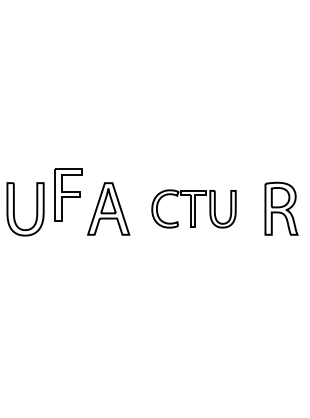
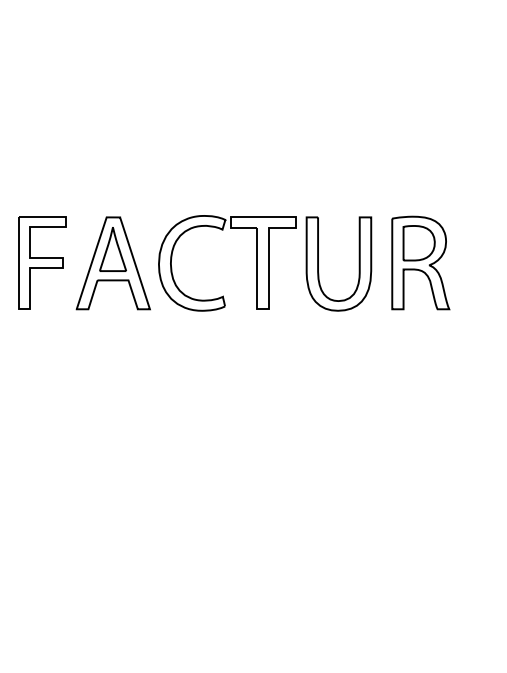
part: (68, 194) -> (41, 262), moved
part: (193, 208) -> (264, 262), size x1.43

